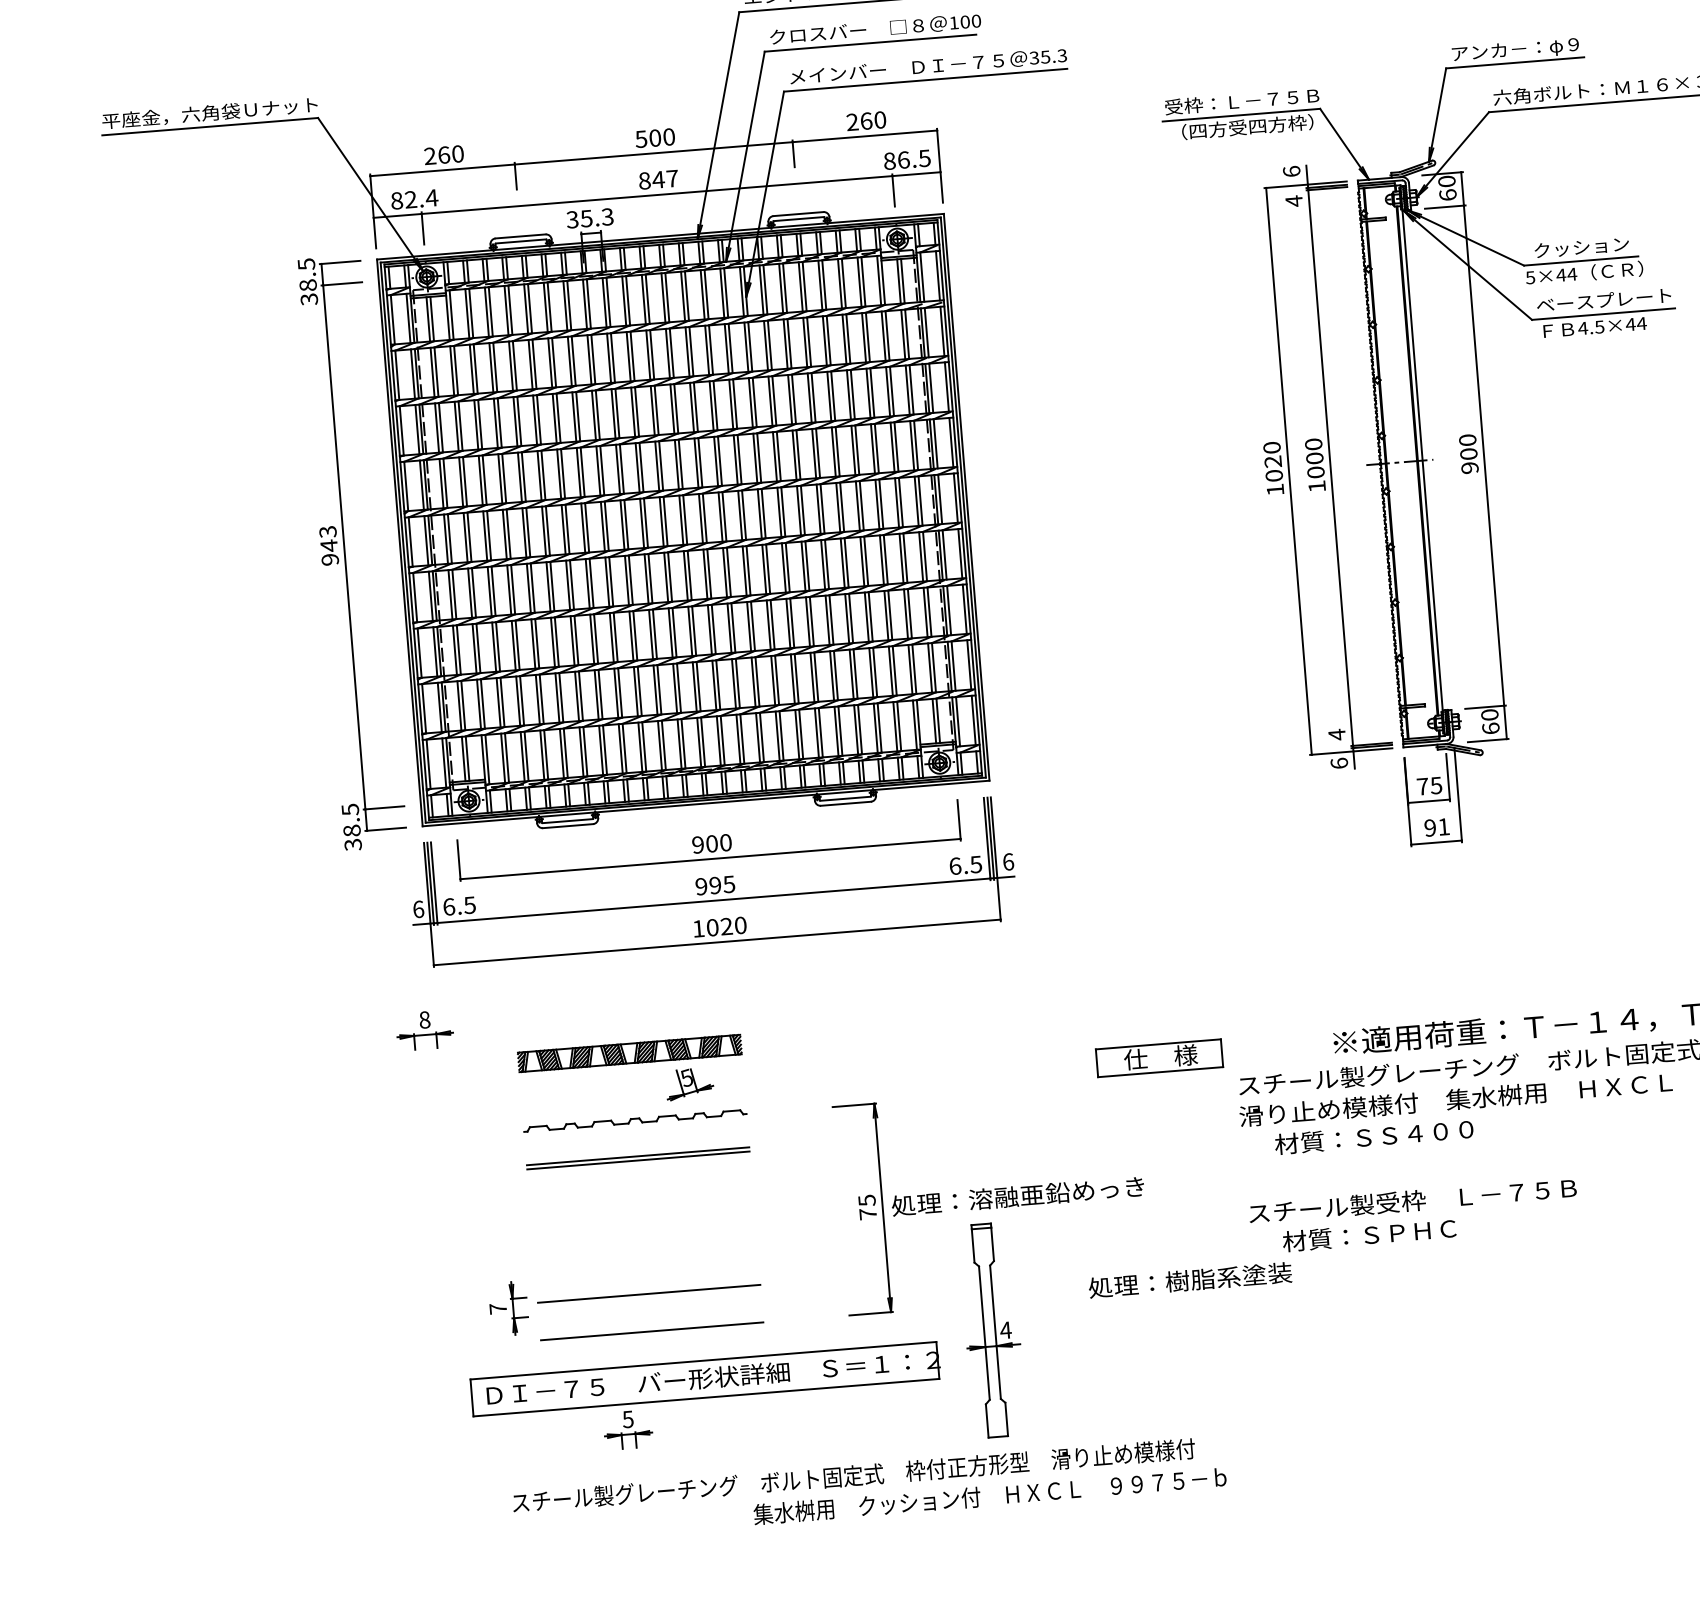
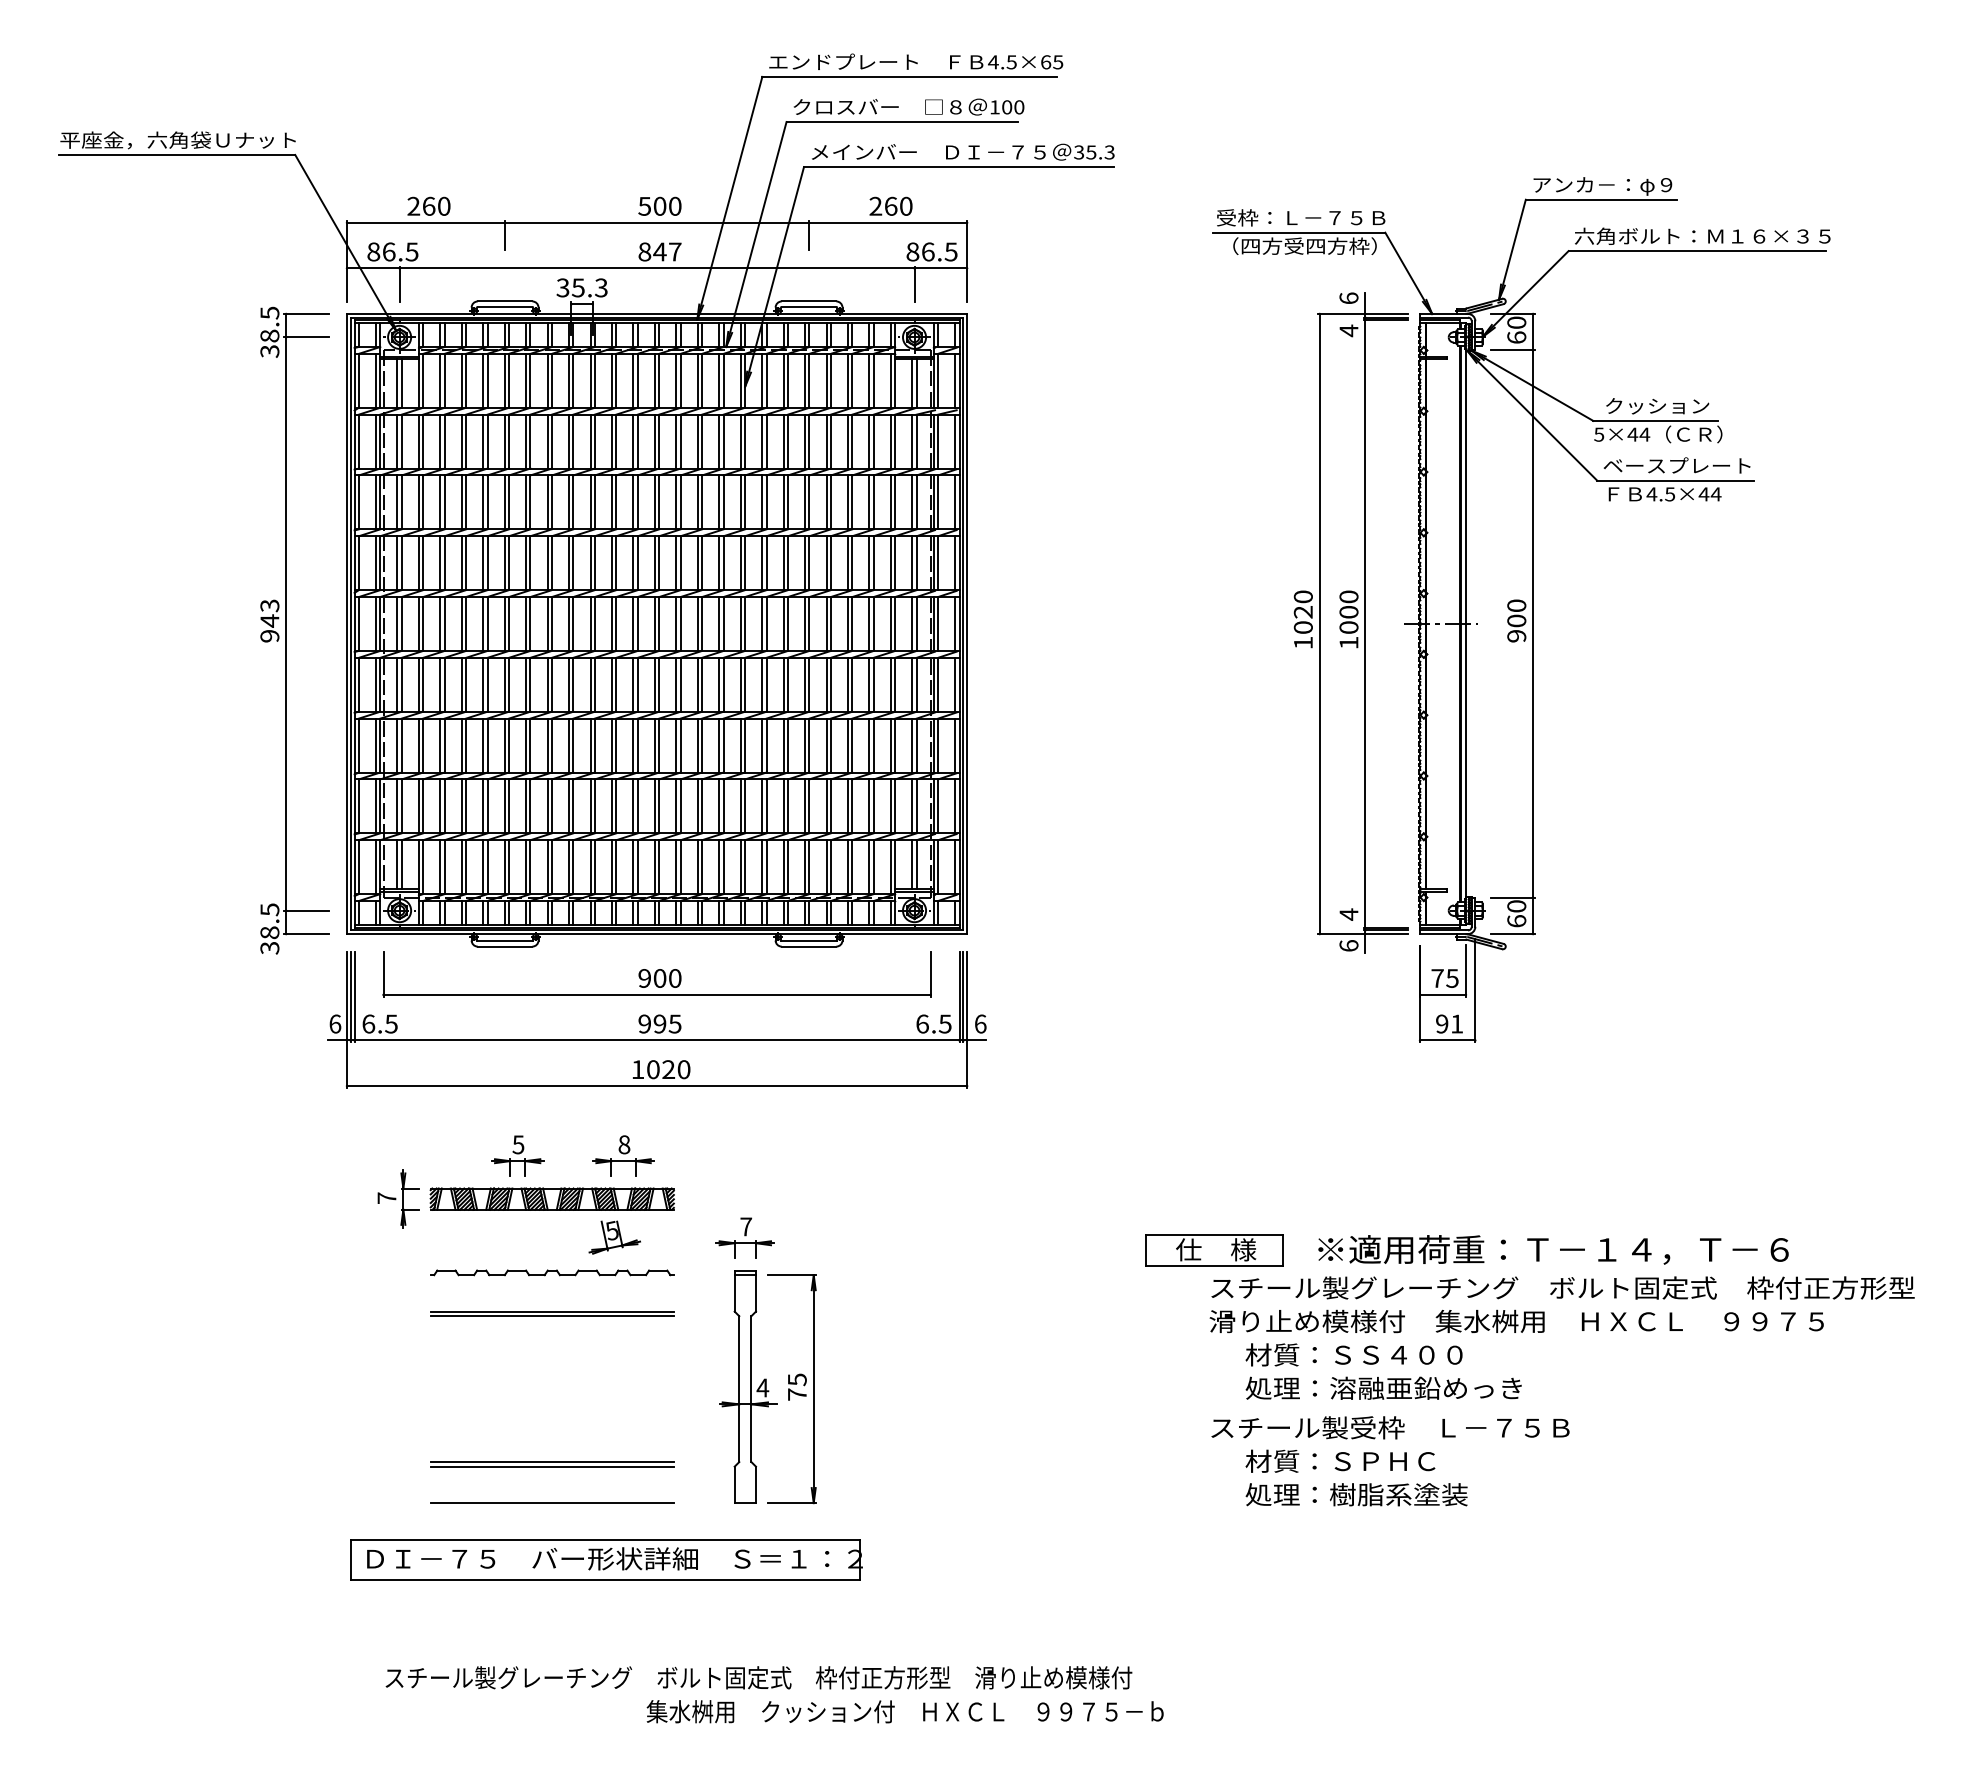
text: (421, 198) -> (400, 251), 82.4 -> 86.5
part: (424, 1029) -> (623, 1155), moved
part: (1159, 1058) -> (1214, 1250), moved
part: (808, 1074) -> (744, 1237), added
text: (1017, 1195) -> (1383, 1387), moved
text: (1190, 1280) -> (1356, 1494), moved
line: (648, 1297) -> (551, 1466), added
part: (508, 1308) -> (398, 1198), moved
part: (992, 1330) -> (748, 1386), moved
part: (628, 1429) -> (517, 1155), moved

